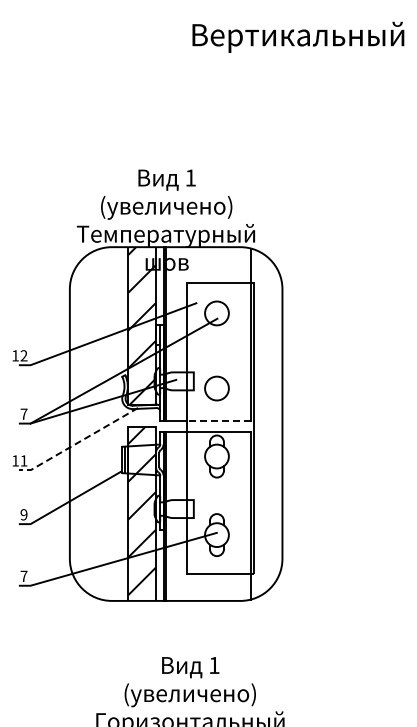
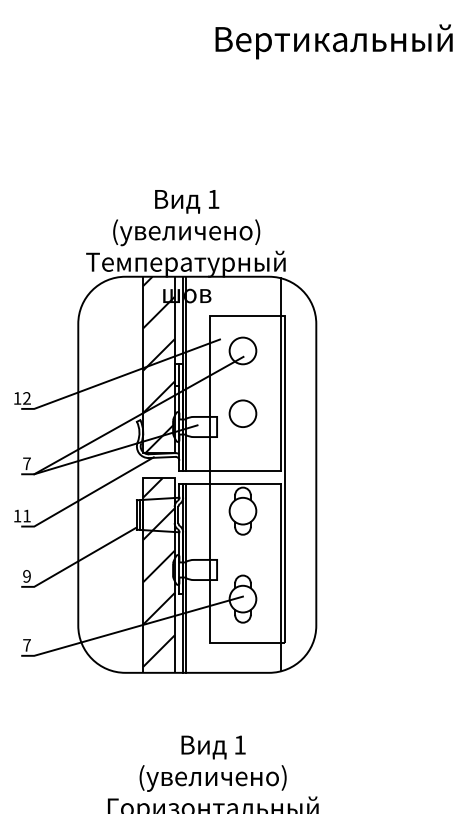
circle: (216, 388) -> (242, 413), moved
line: (219, 420) -> (245, 470), dashed -> solid
line: (78, 442) -> (87, 495), dashed -> solid

